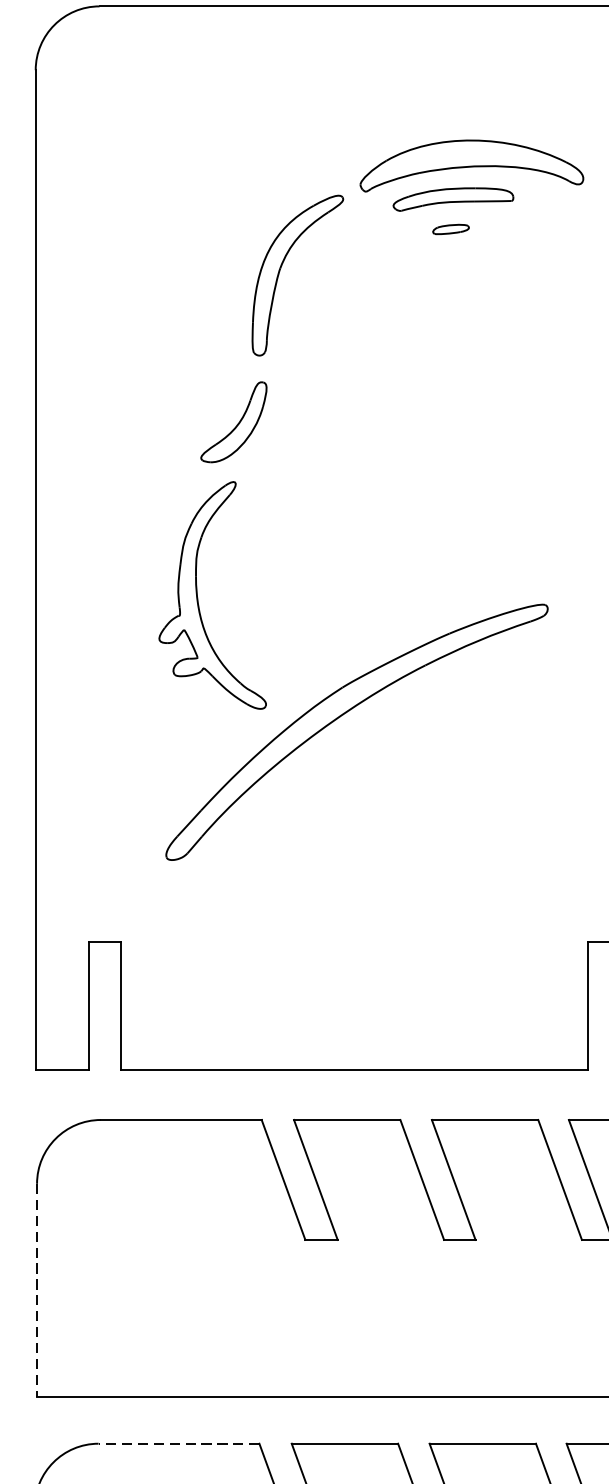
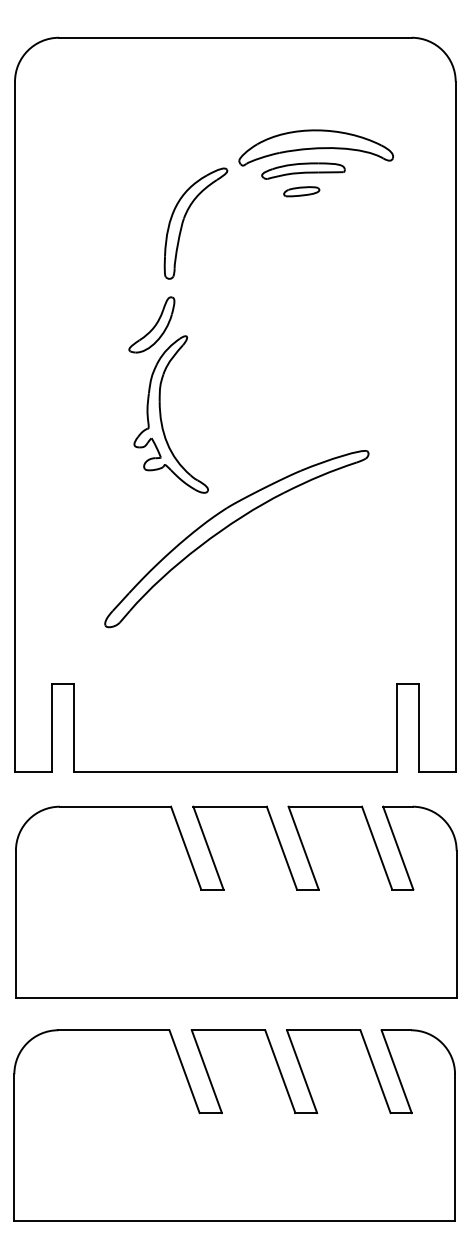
part: (450, 229) -> (301, 191), size x1.43
part: (198, 595) -> (161, 414), moved
line: (36, 1290) -> (15, 924), dashed -> solid
line: (178, 1444) -> (113, 1030), dashed -> solid

